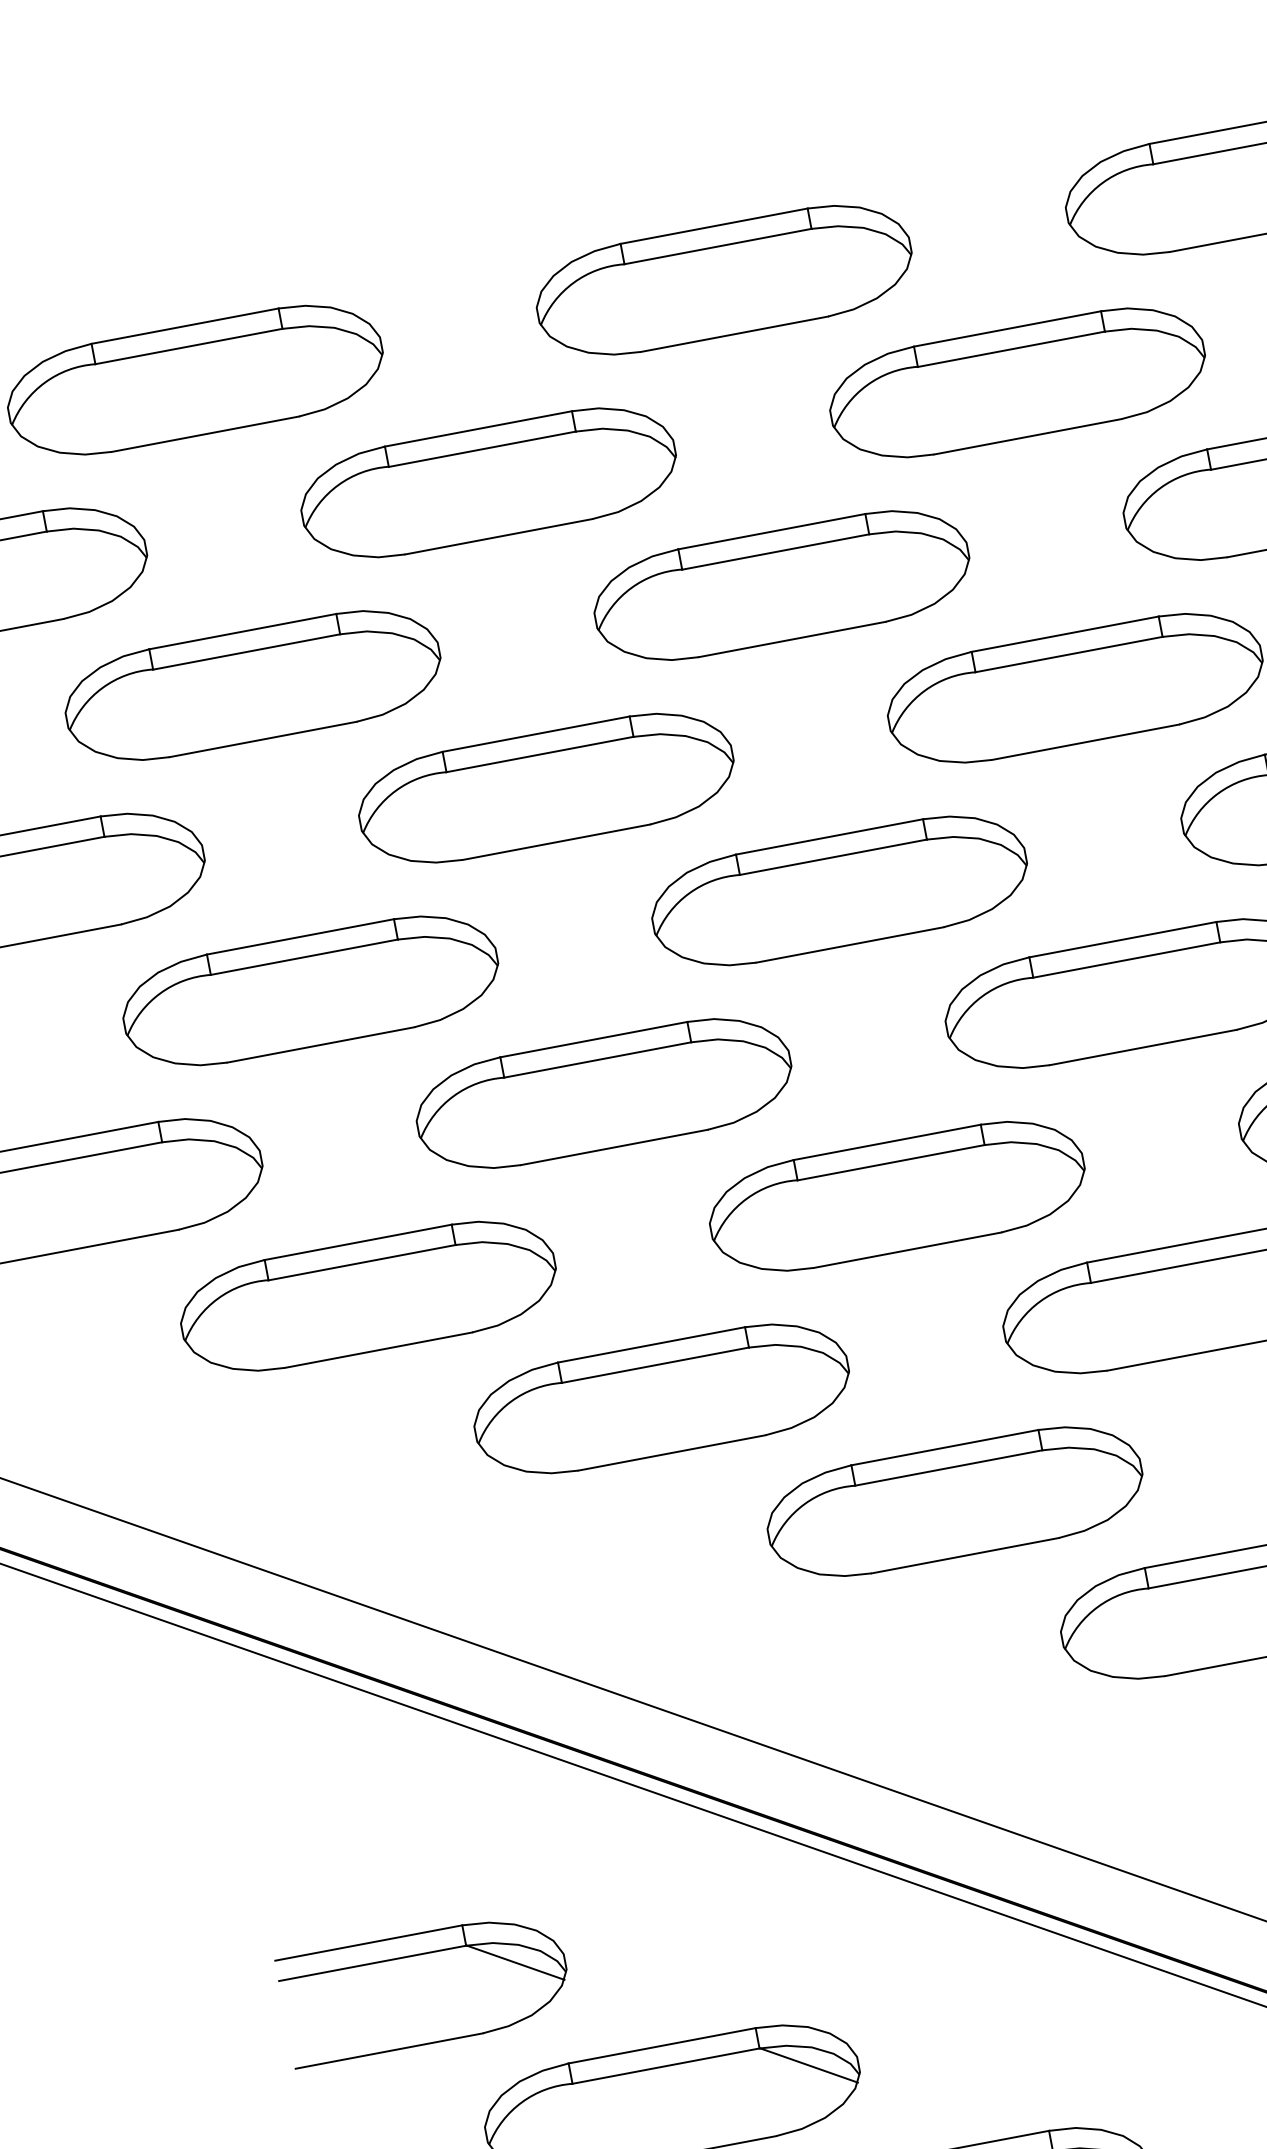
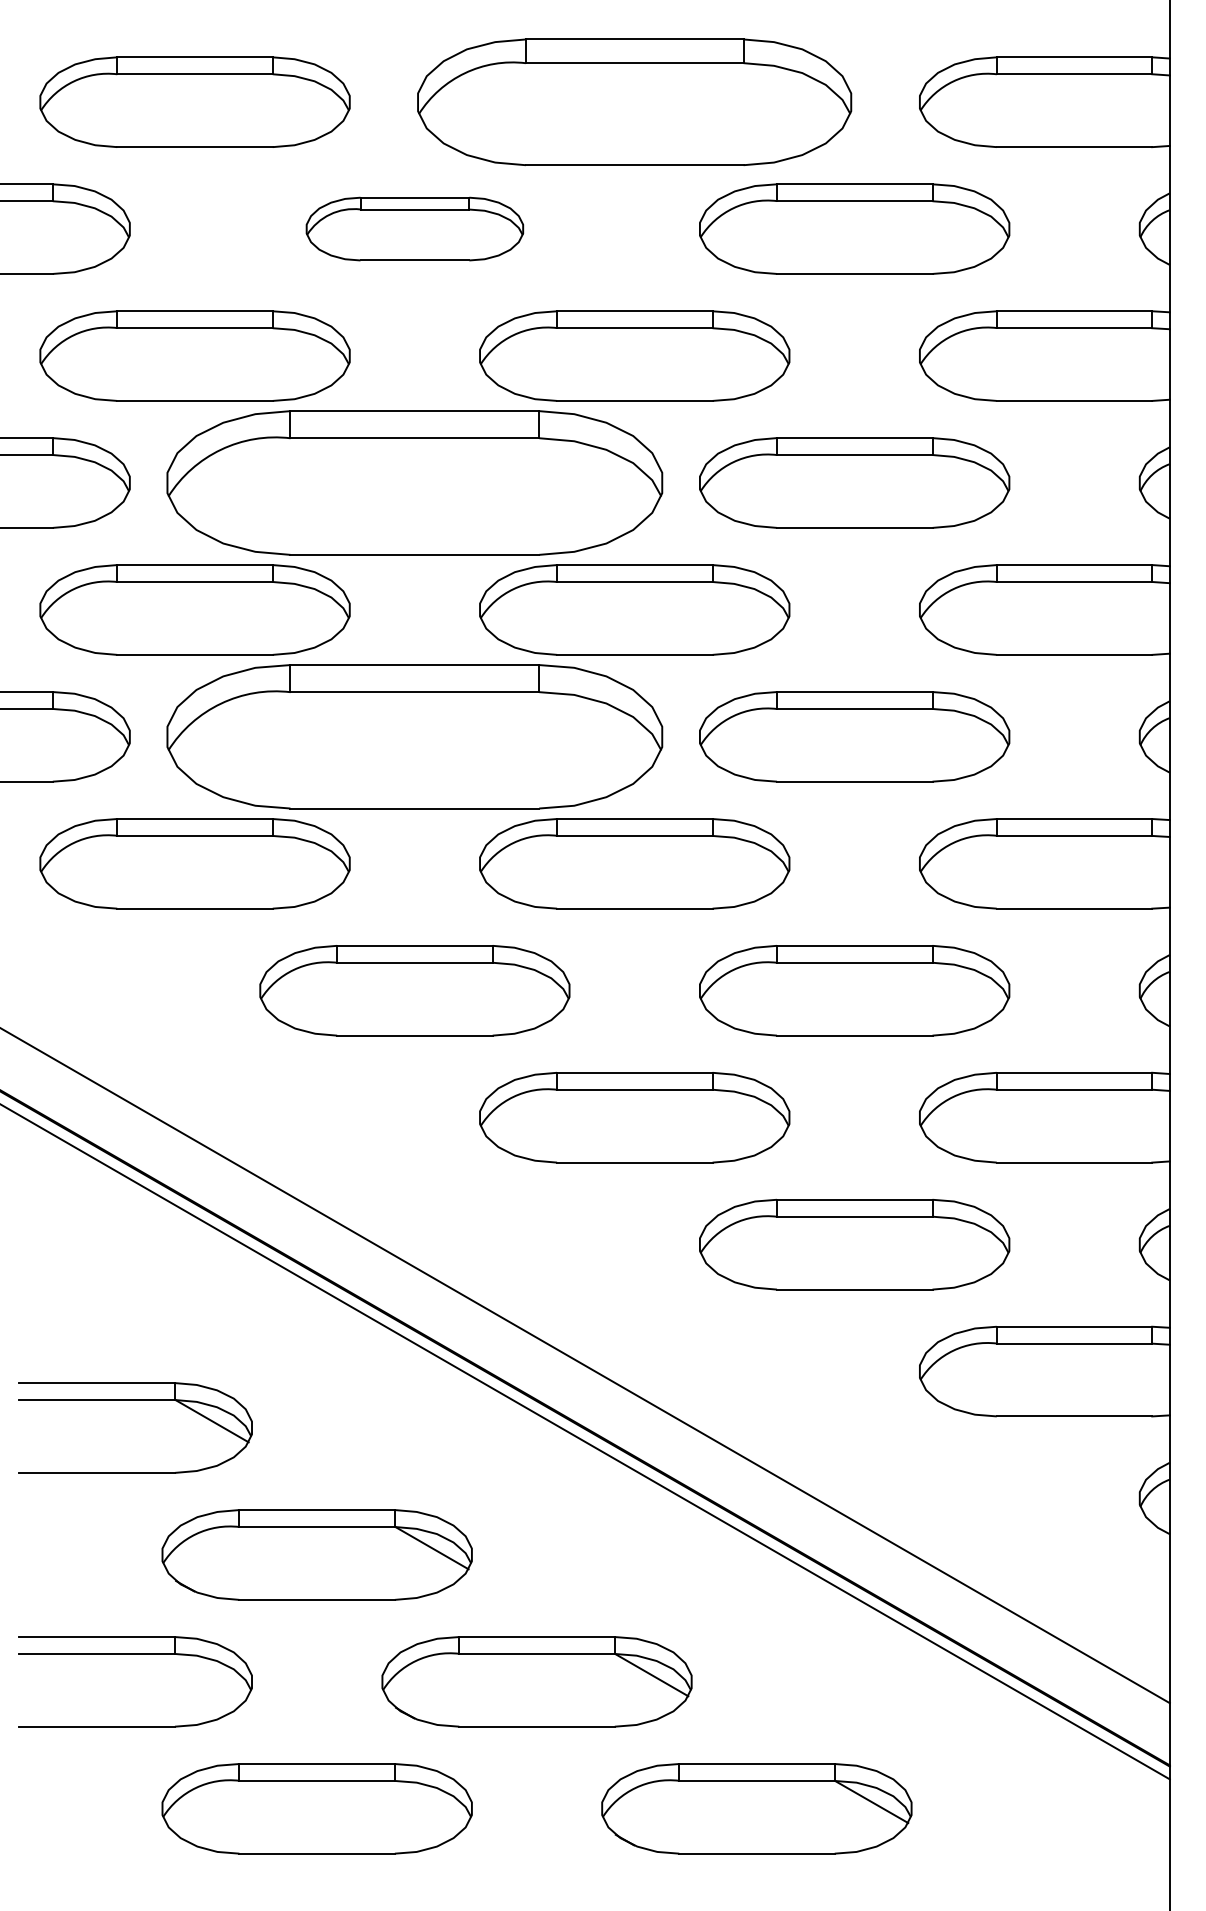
part: (723, 279) -> (634, 101), size x1.4
part: (488, 482) -> (414, 228), size x0.7
part: (545, 787) -> (414, 482), size x1.6
part: (603, 1093) -> (414, 736), size x1.6

